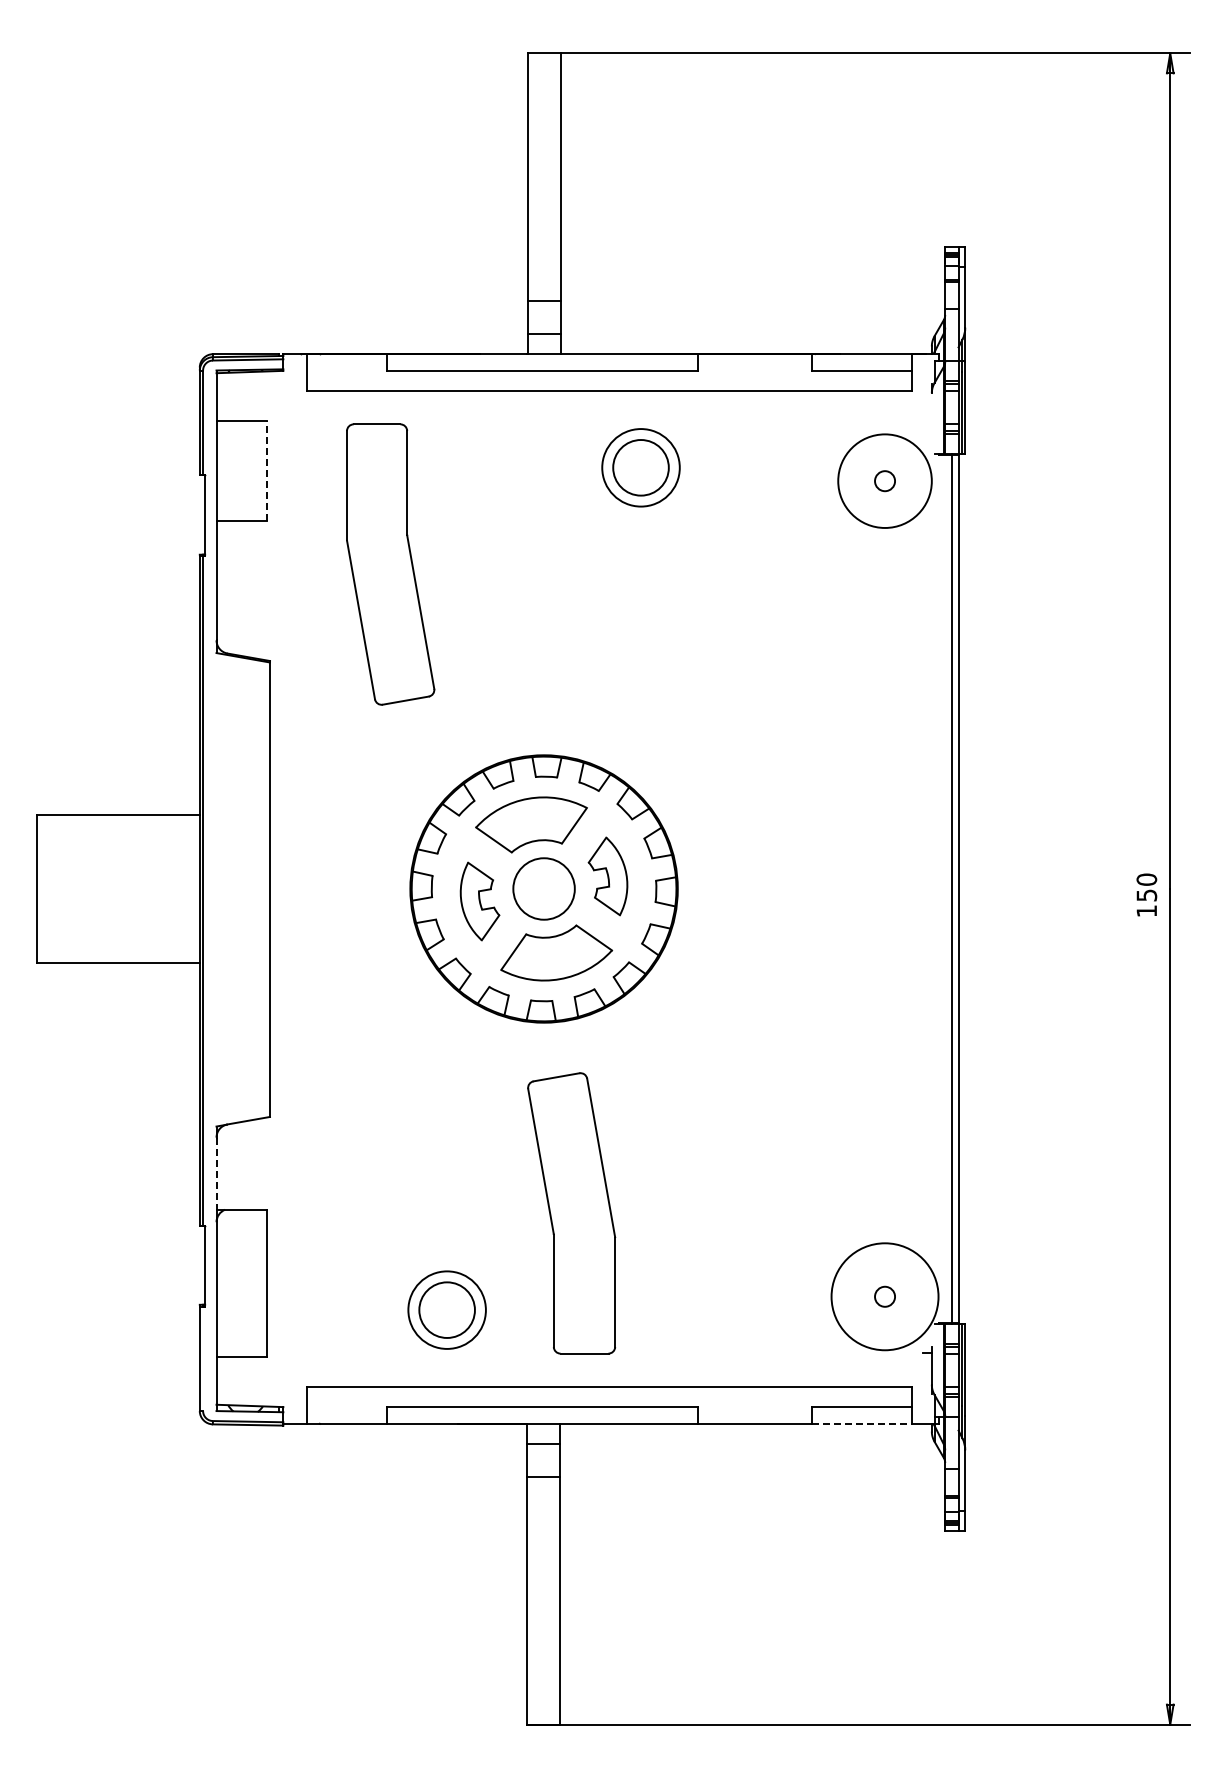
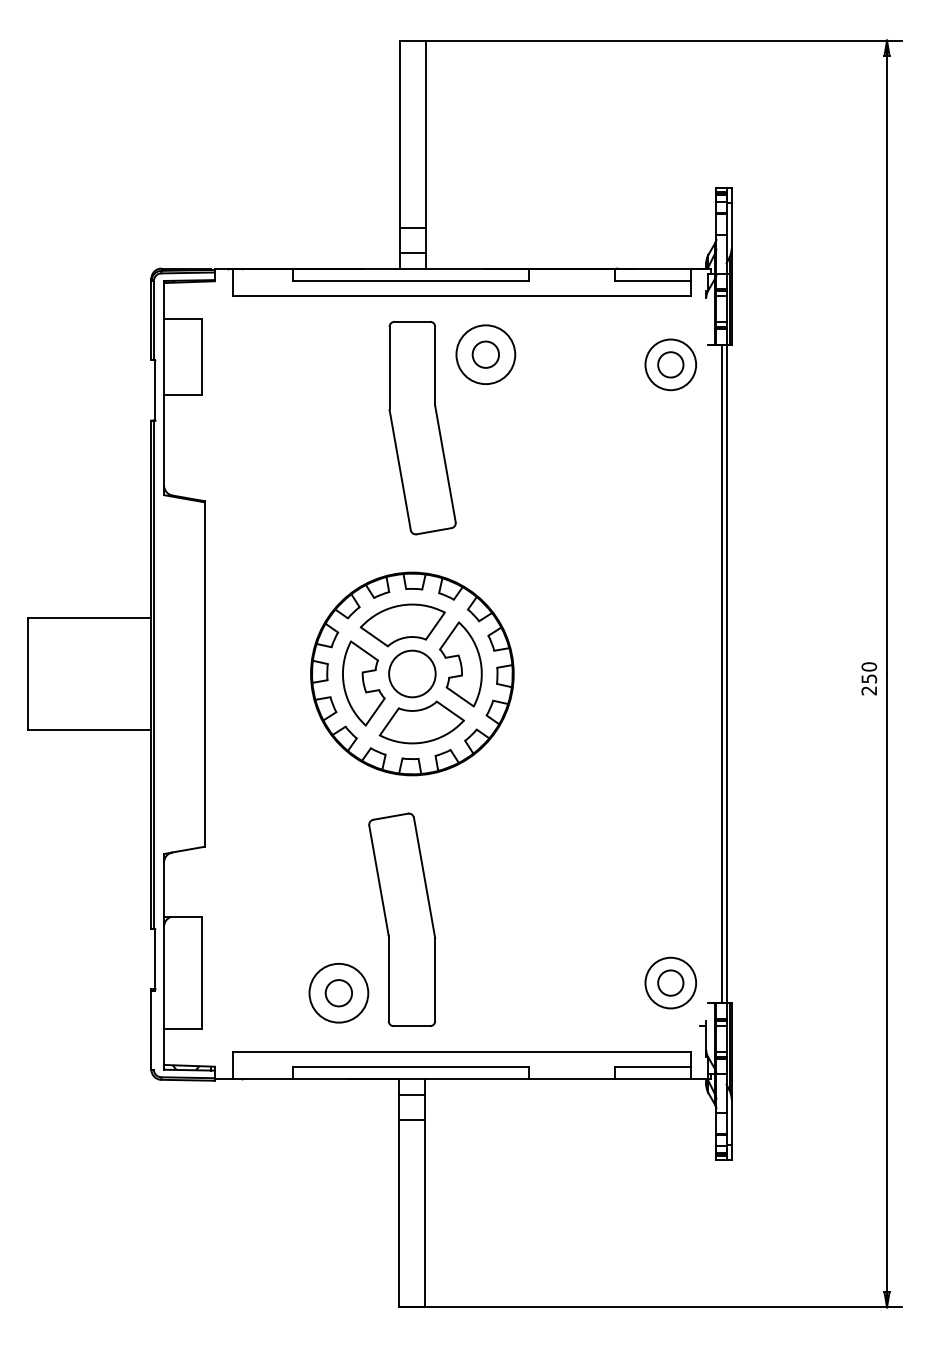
circle: (640, 467) -> (485, 354), size x0.62
line: (266, 470) -> (201, 356), dashed -> solid
circle: (884, 480) -> (670, 364), size x0.71
circle: (884, 480) -> (670, 364), size x1.67
part: (390, 564) -> (422, 428), moved
part: (607, 876) -> (460, 664), size x1.43
part: (479, 901) -> (363, 683), size x1.43
text: (1146, 911) -> (869, 691), 150 -> 250
line: (216, 1174) -> (164, 890), dashed -> solid
part: (571, 1213) -> (402, 919), moved
circle: (884, 1296) -> (670, 982), size x0.62
circle: (884, 1296) -> (670, 982), size x1.67
circle: (446, 1309) -> (338, 992), size x0.62
line: (862, 1423) -> (653, 1079), dashed -> solid

